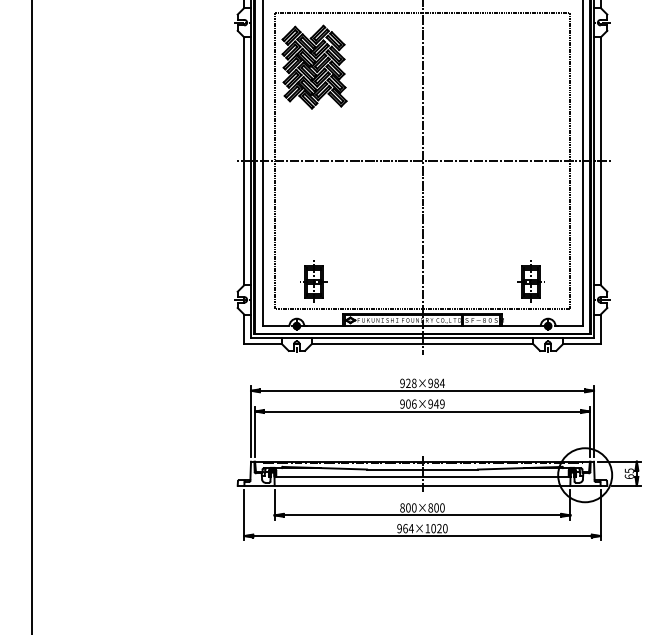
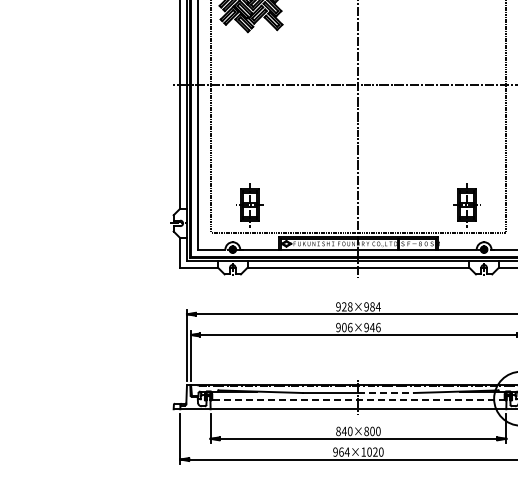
text: (442, 403) -> (378, 326), 906×949 -> 906×946
line: (450, 469) -> (386, 392), solid -> dashed
line: (422, 476) -> (358, 399), solid -> dashed
text: (407, 507) -> (343, 430), 800×800 -> 840×800

